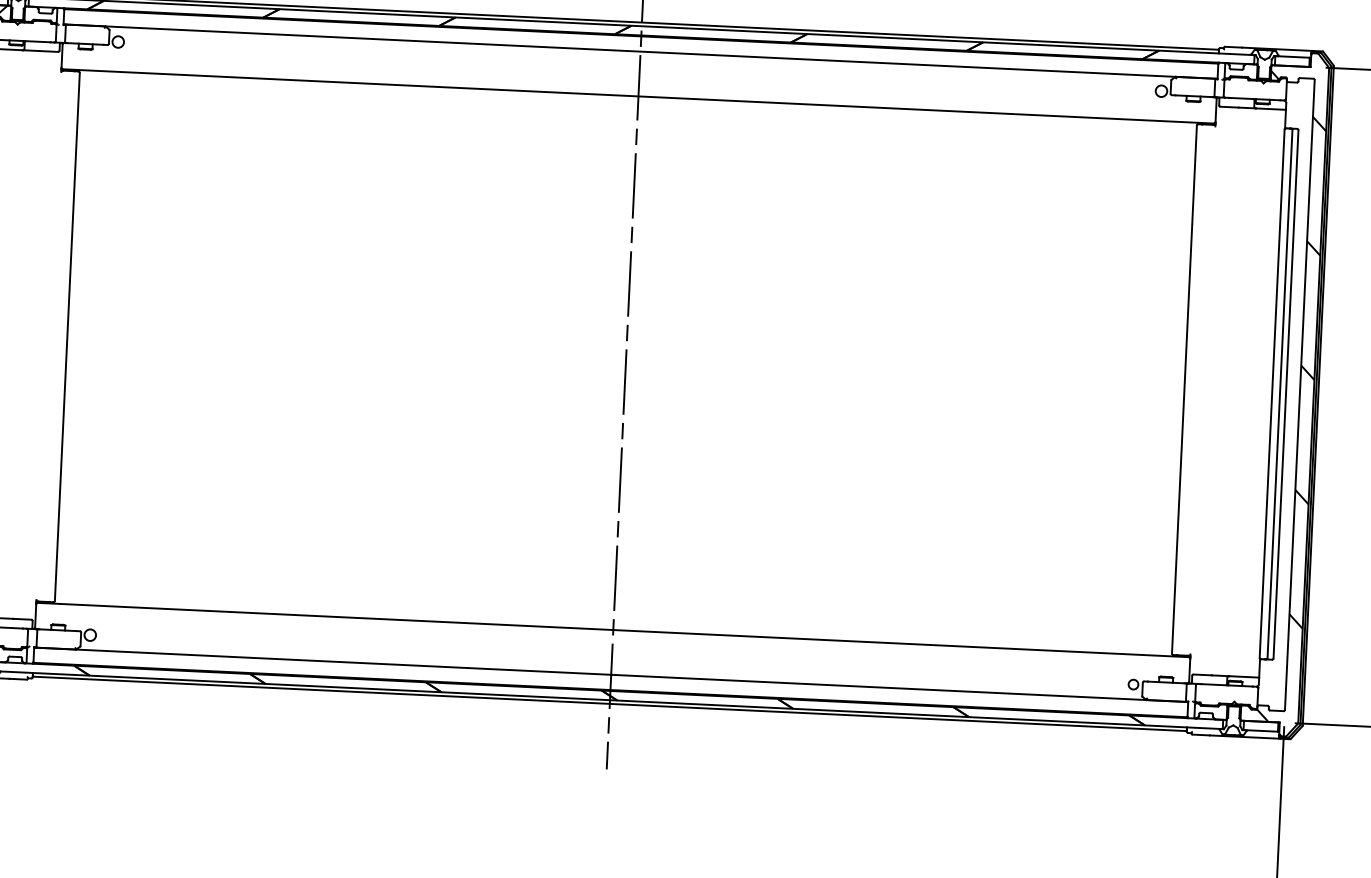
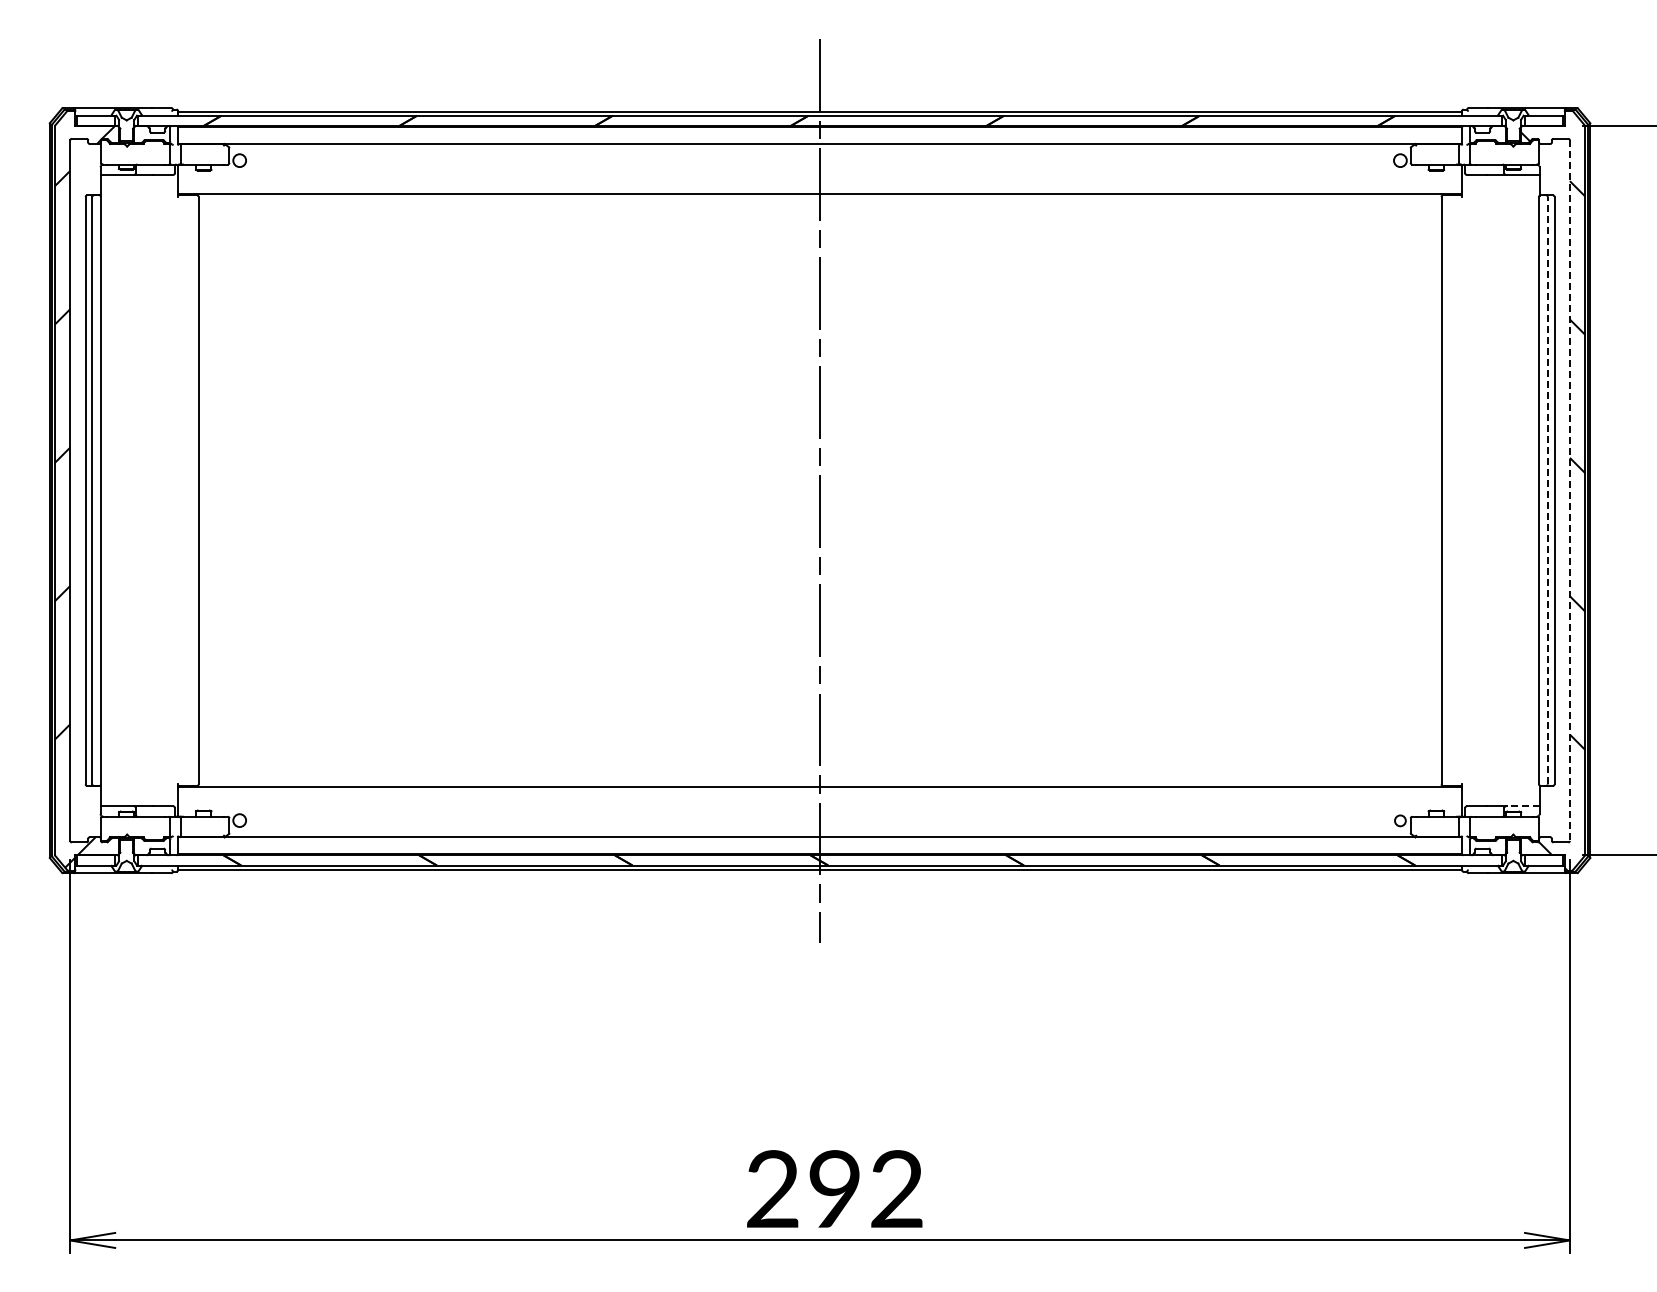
line: (1279, 393) -> (1547, 490), solid -> dashed
line: (1299, 395) -> (1569, 491), solid -> dashed
line: (1243, 676) -> (1522, 806), solid -> dashed

